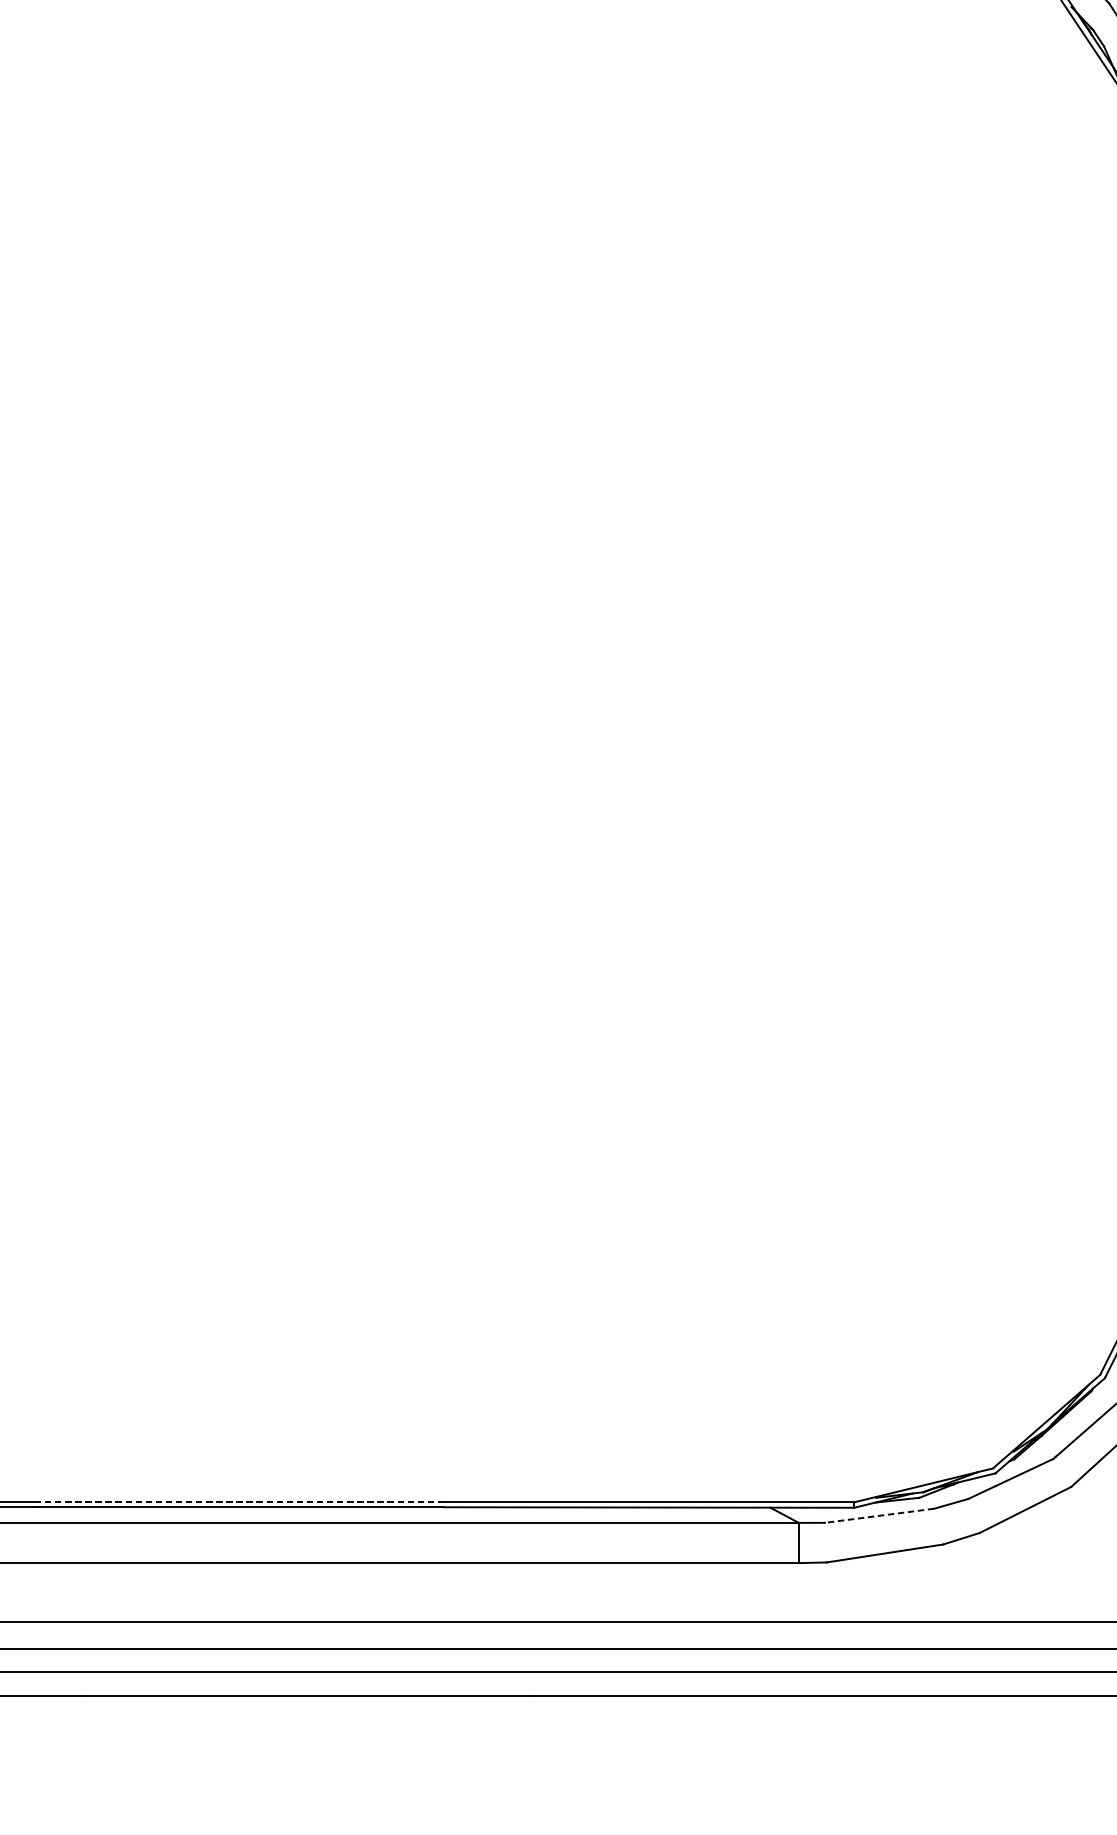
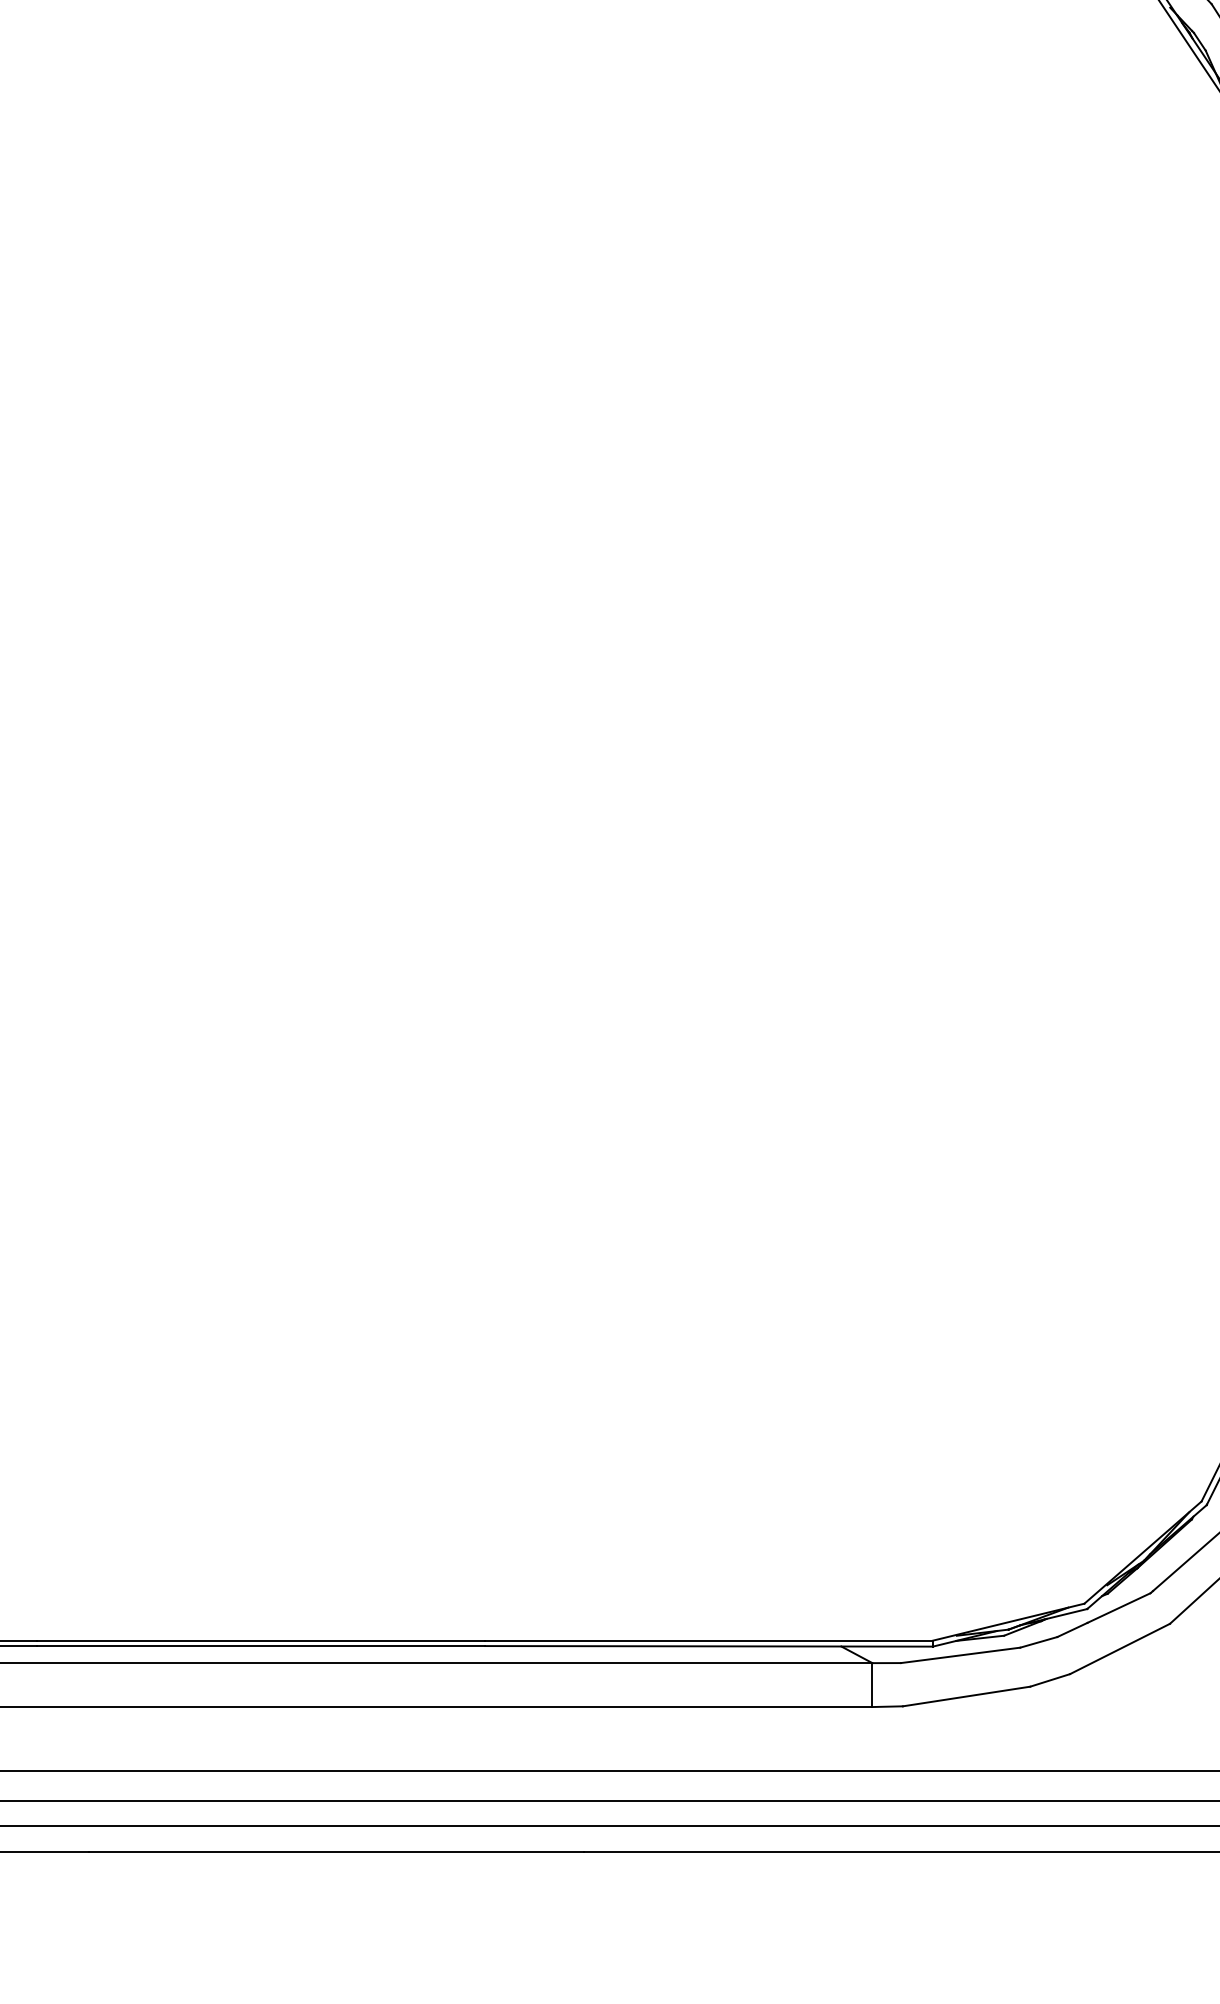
line: (239, 1502) -> (261, 1640), dashed -> solid
line: (879, 1515) -> (960, 1655), dashed -> solid

